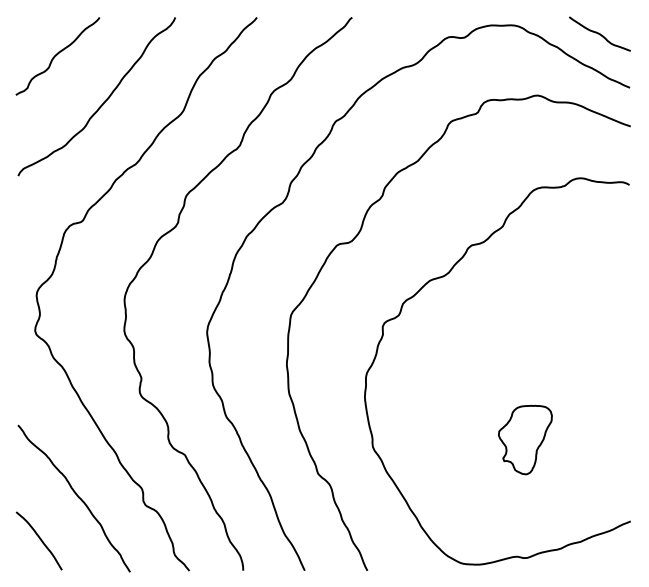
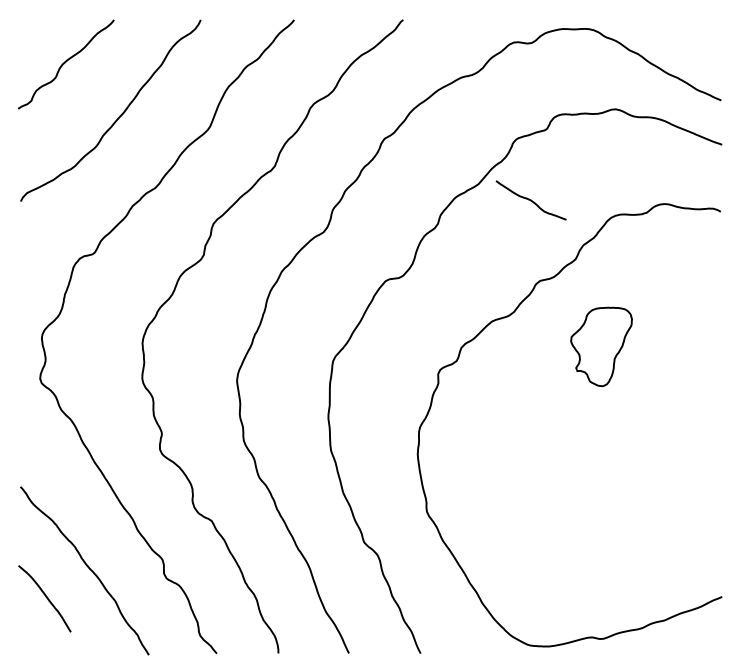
curve: (599, 33) -> (530, 199), moved
part: (525, 439) -> (601, 346), moved
curve: (39, 539) -> (45, 597), moved

